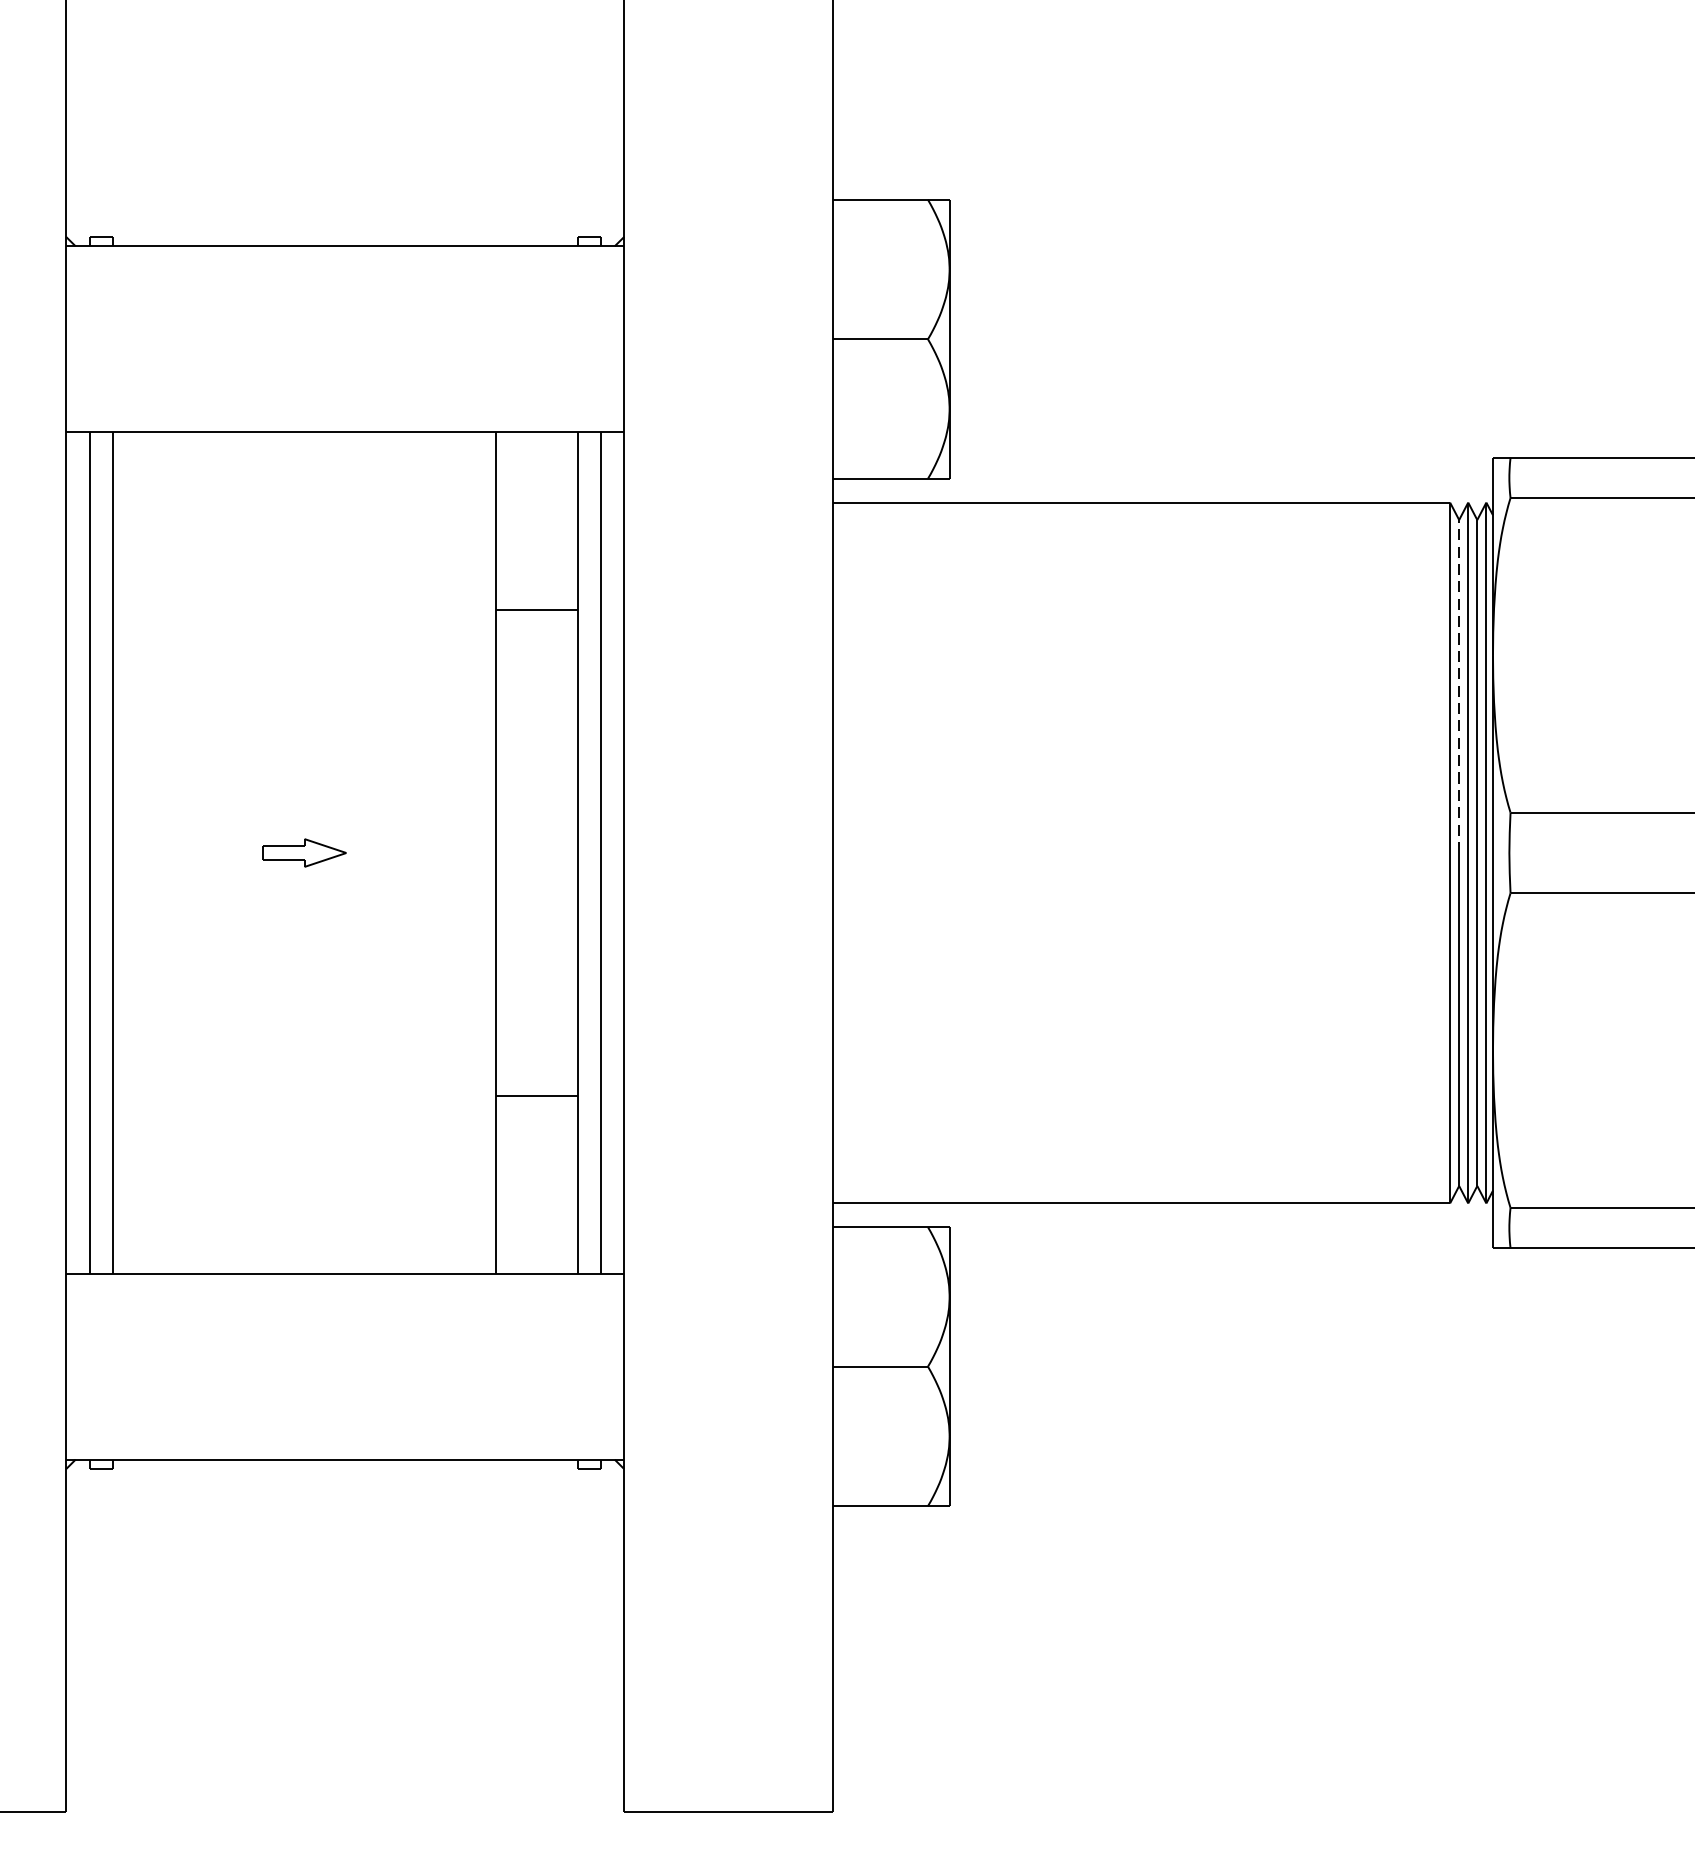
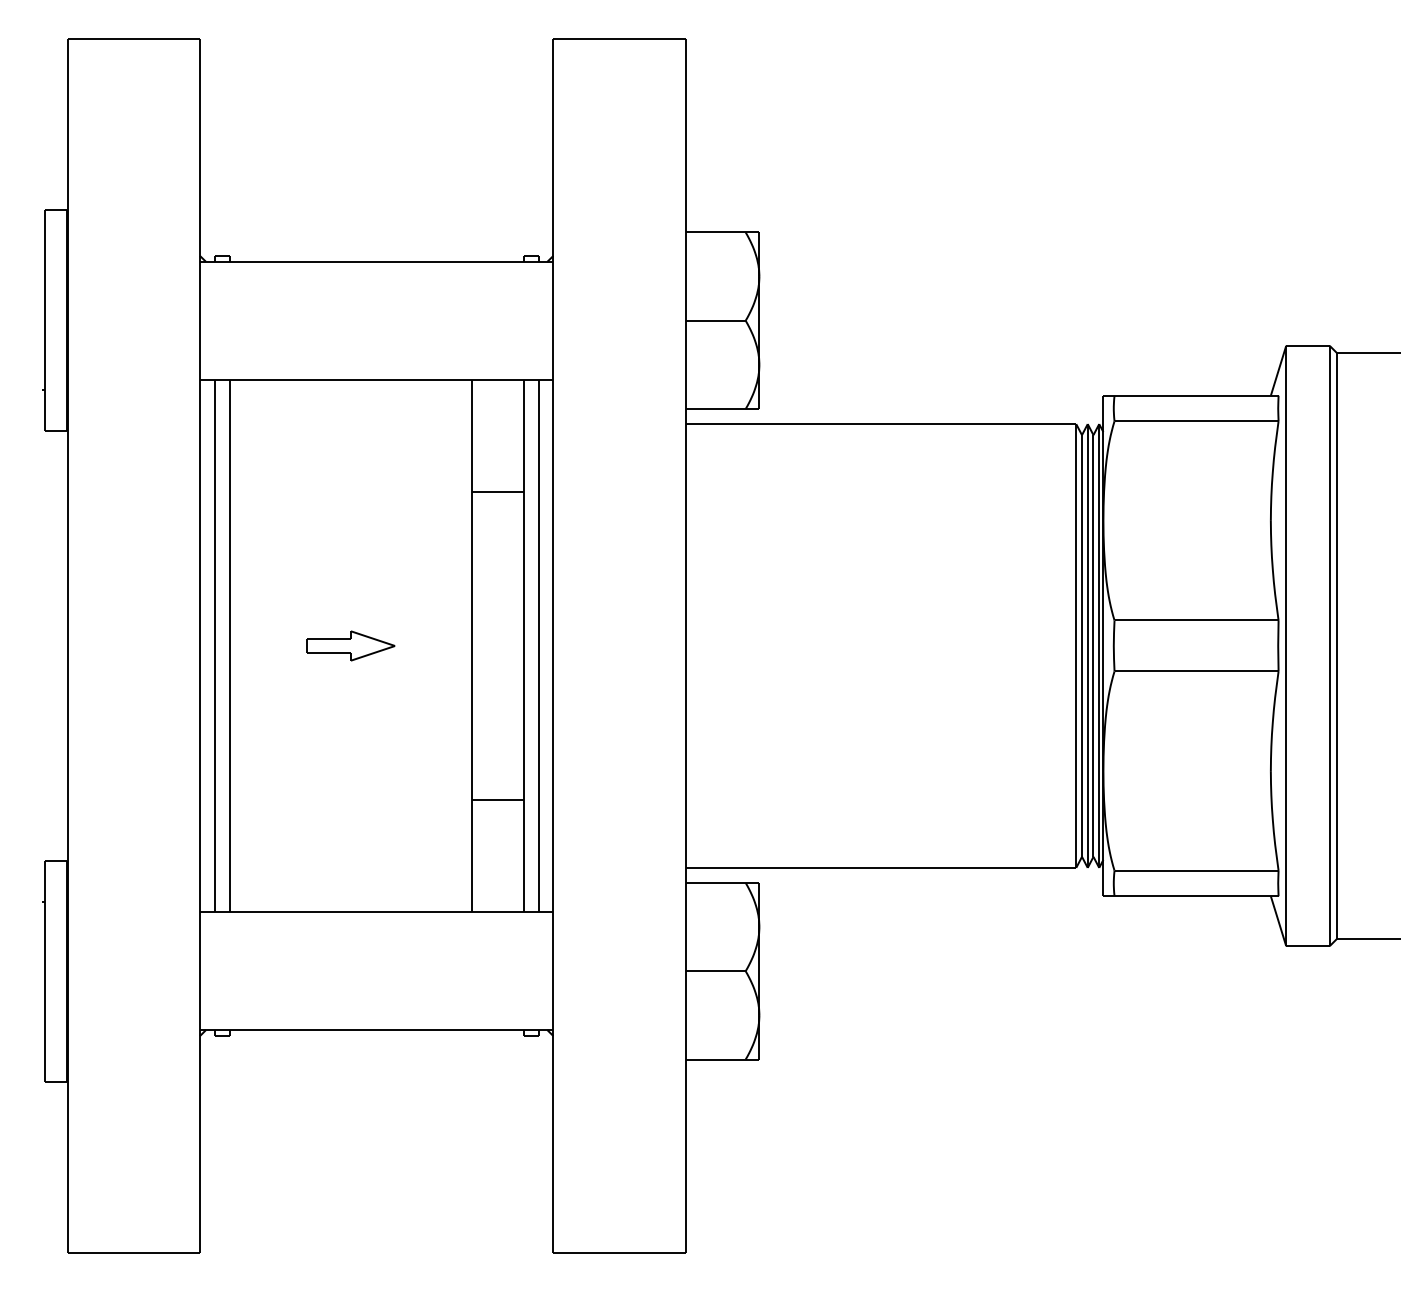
line: (1459, 686) -> (1082, 540), dashed -> solid
part: (303, 852) -> (350, 645), size x1.67

